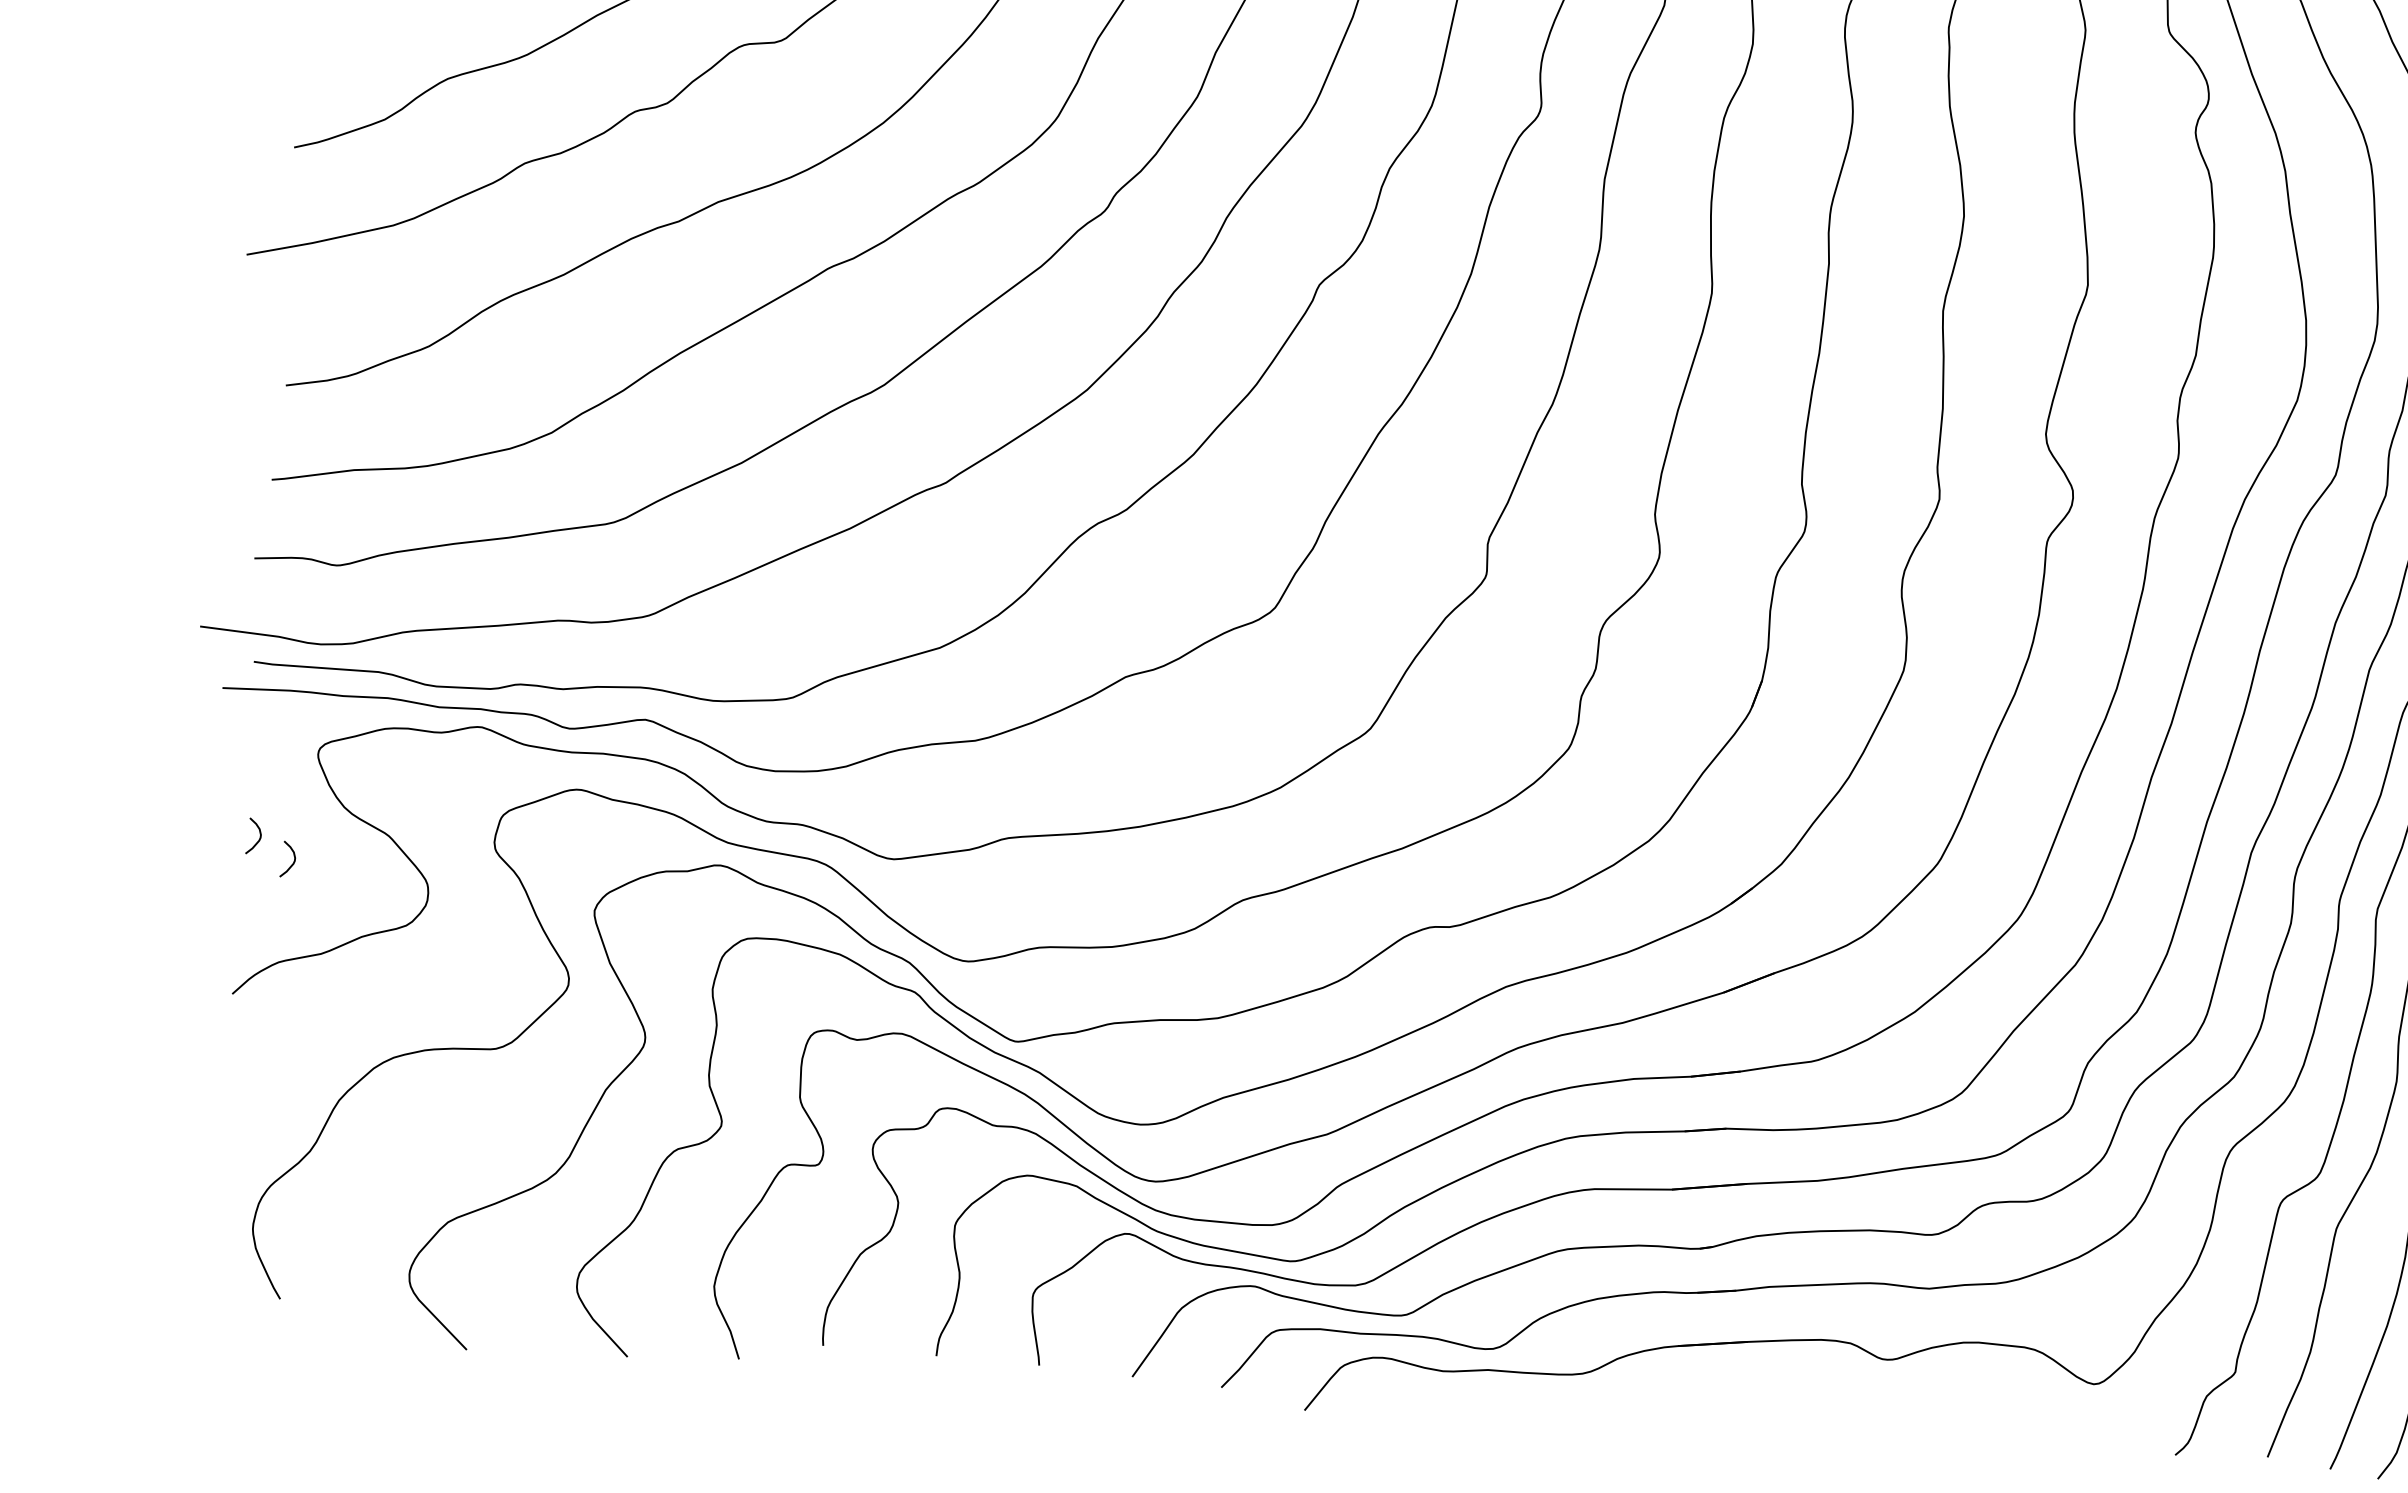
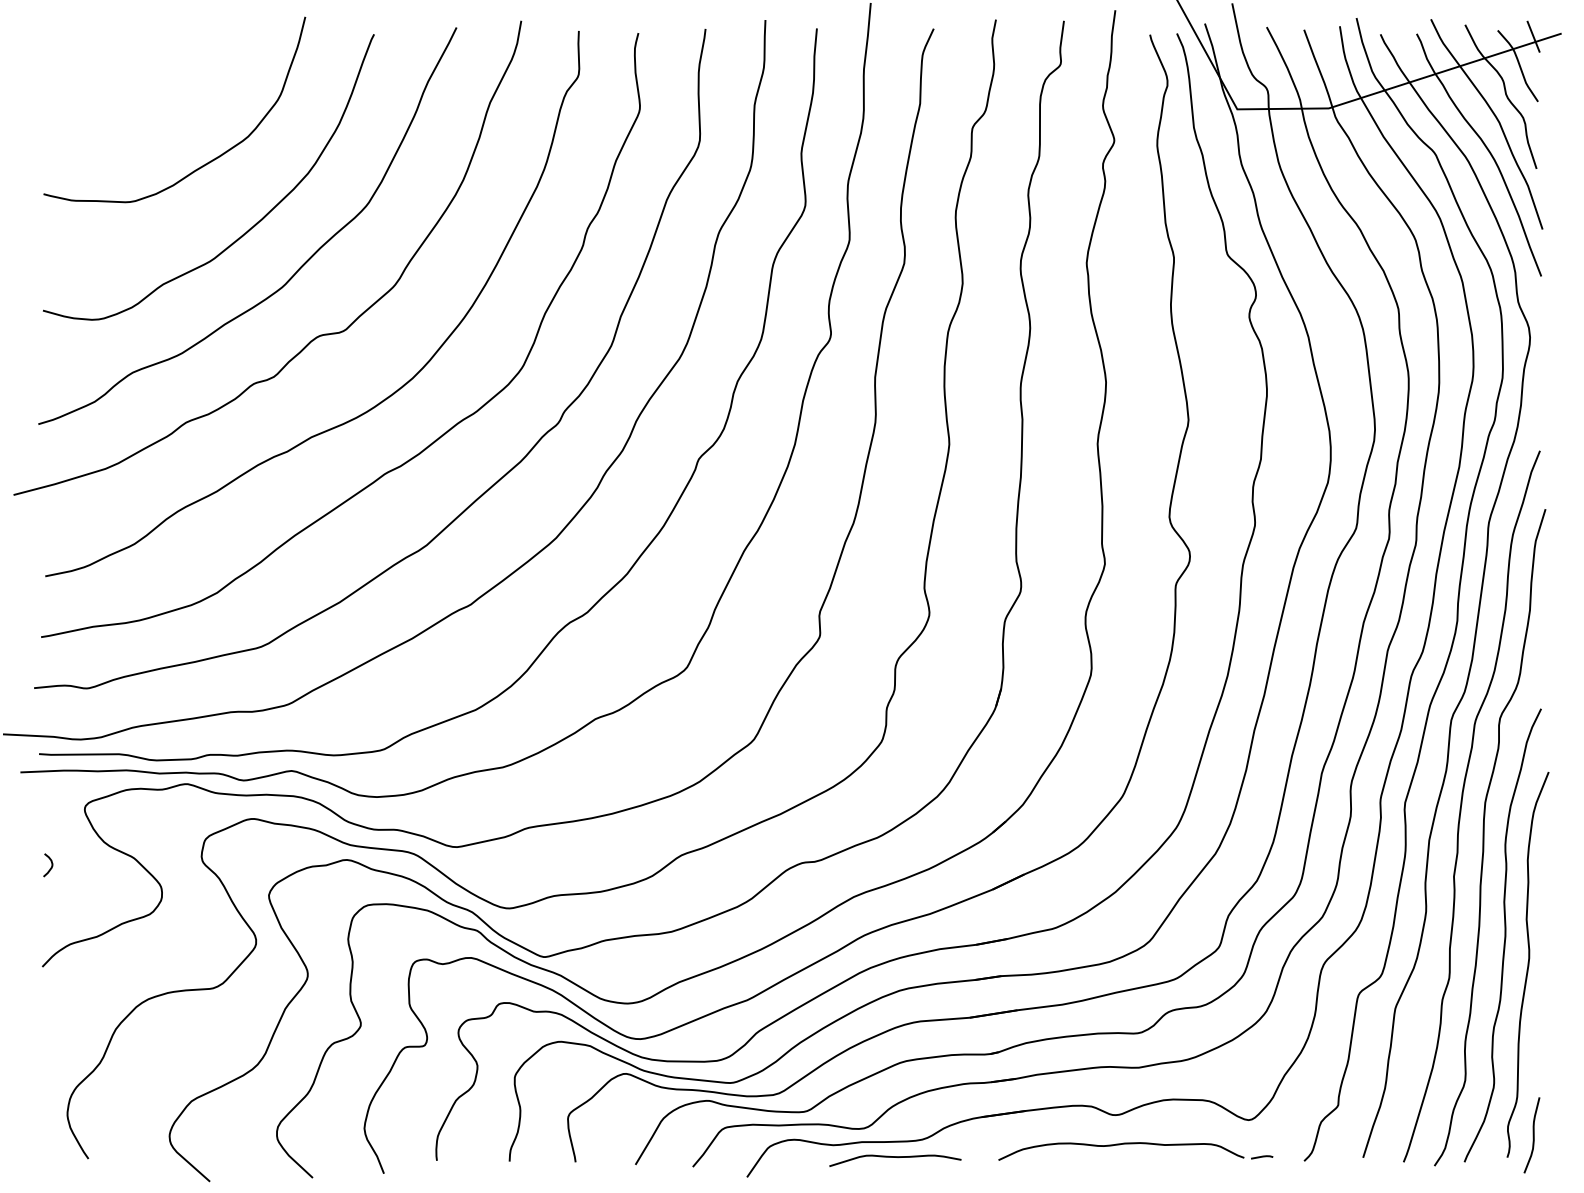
curve: (291, 863) -> (73, 880), removed
curve: (1538, 1398) -> (895, 1157), added
part: (1914, 1408) -> (1135, 1144), added

